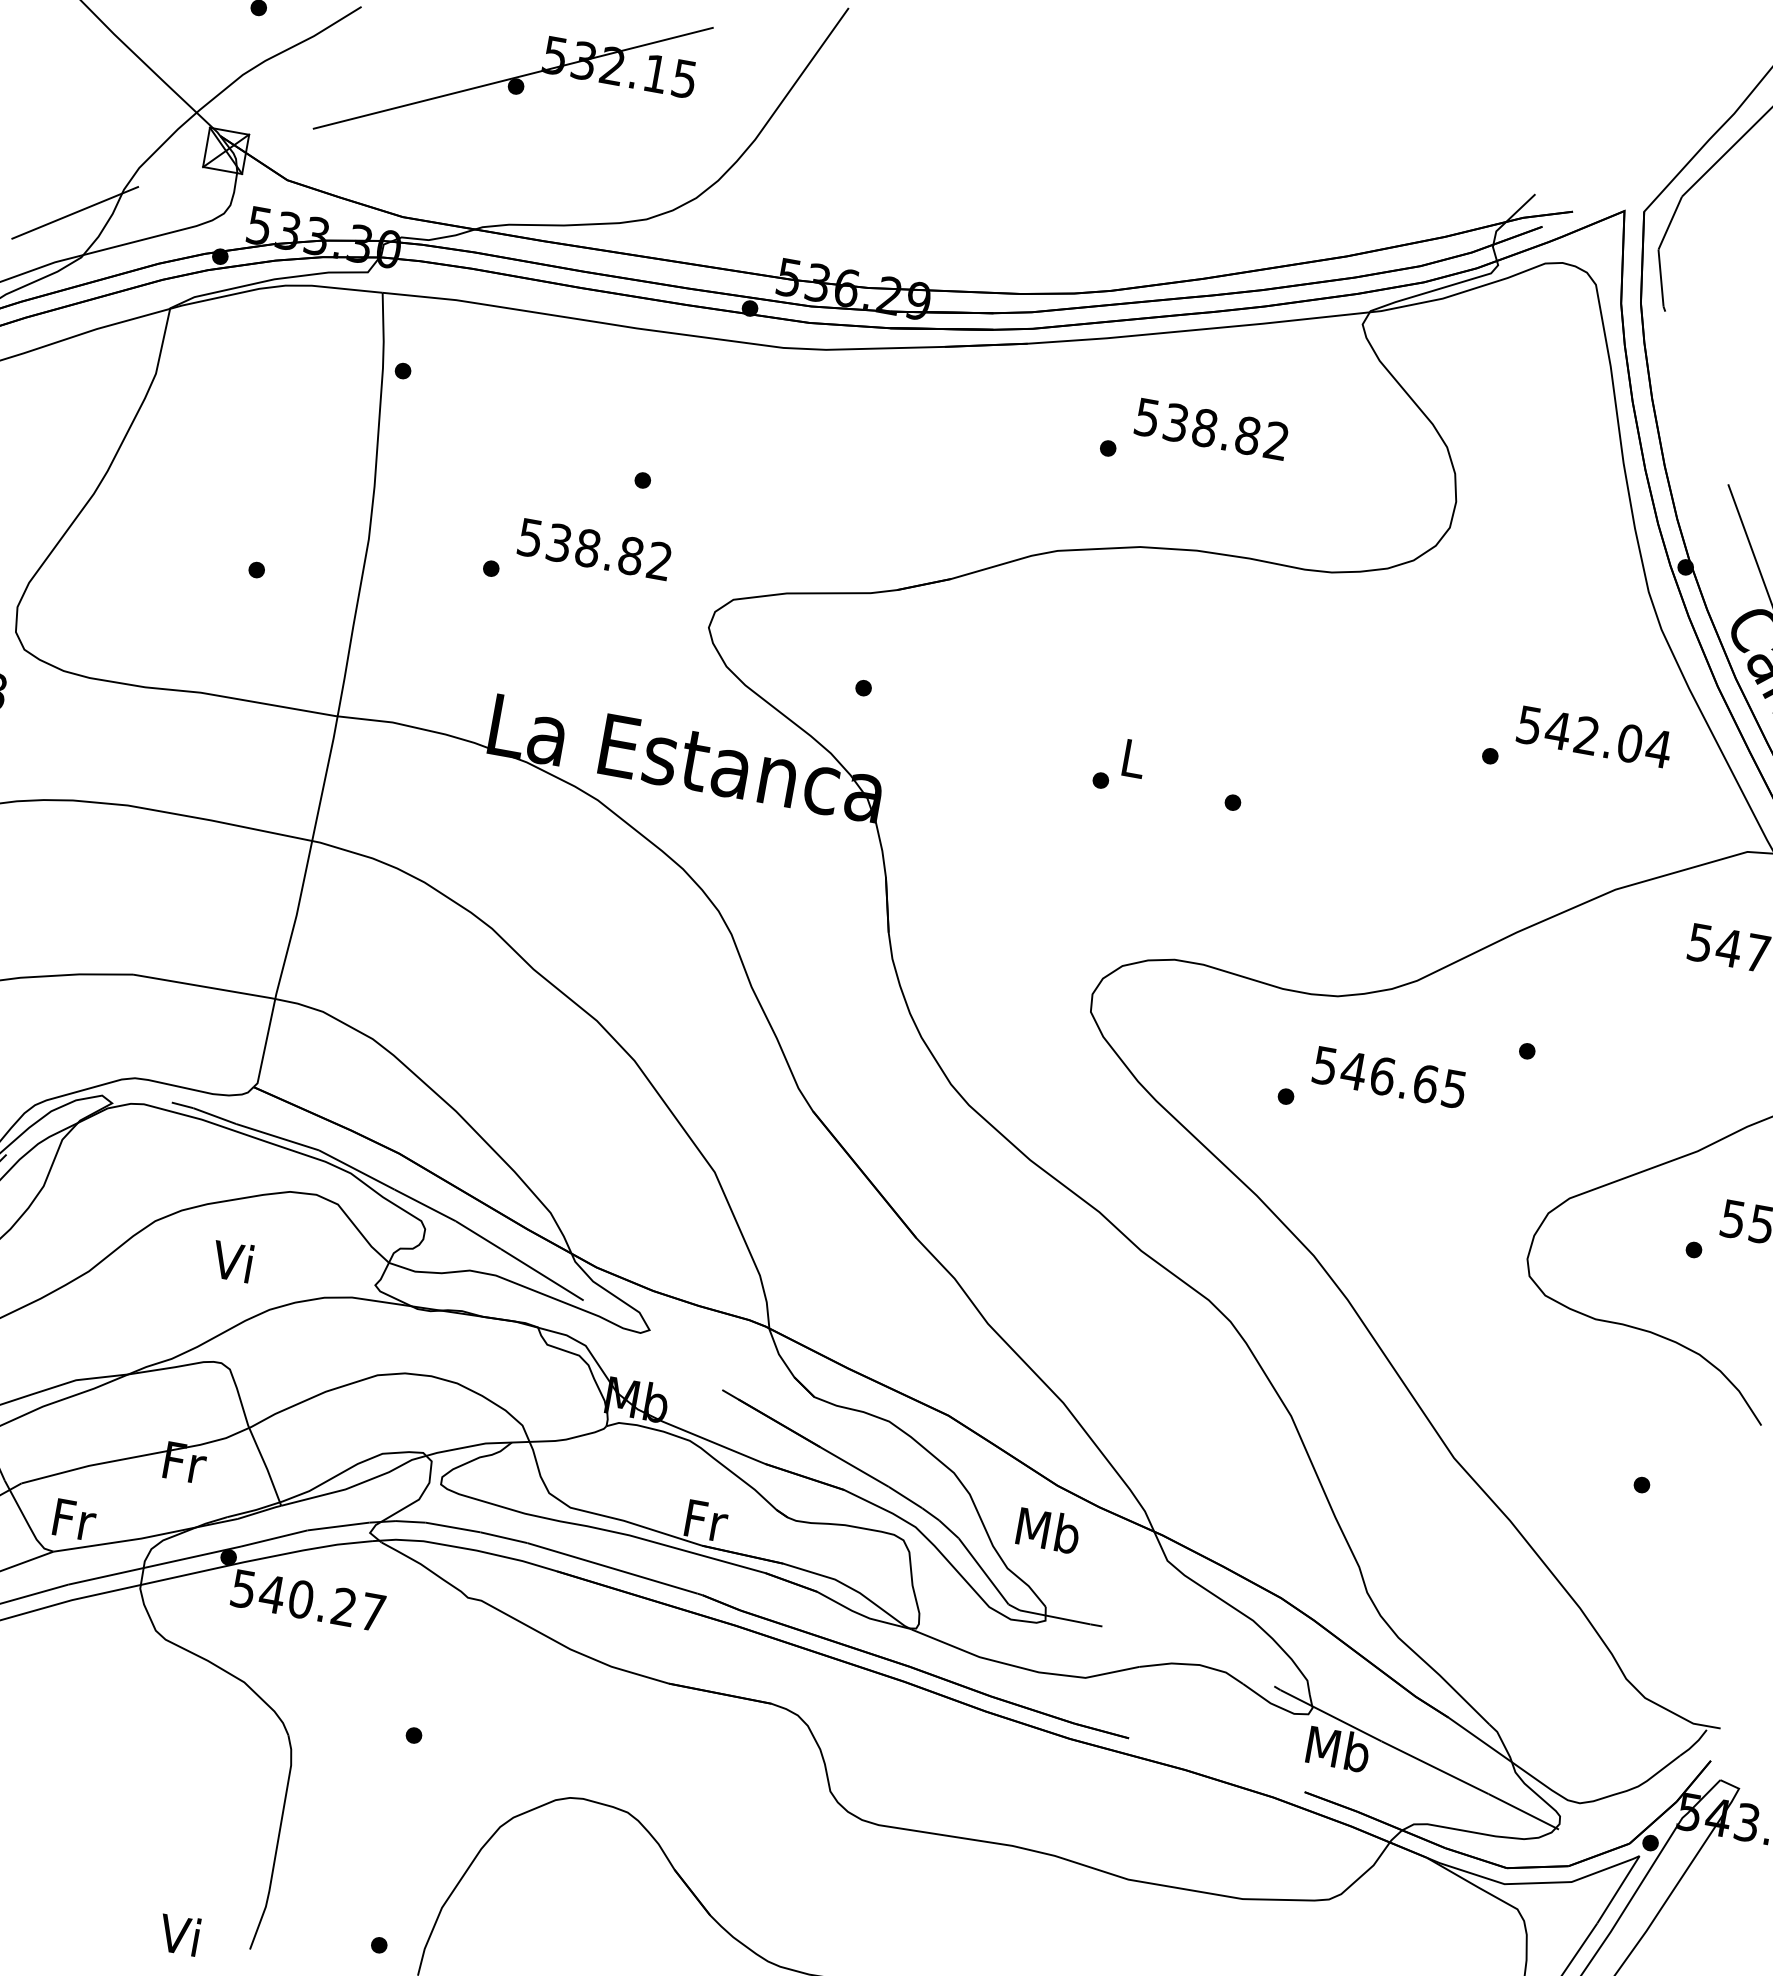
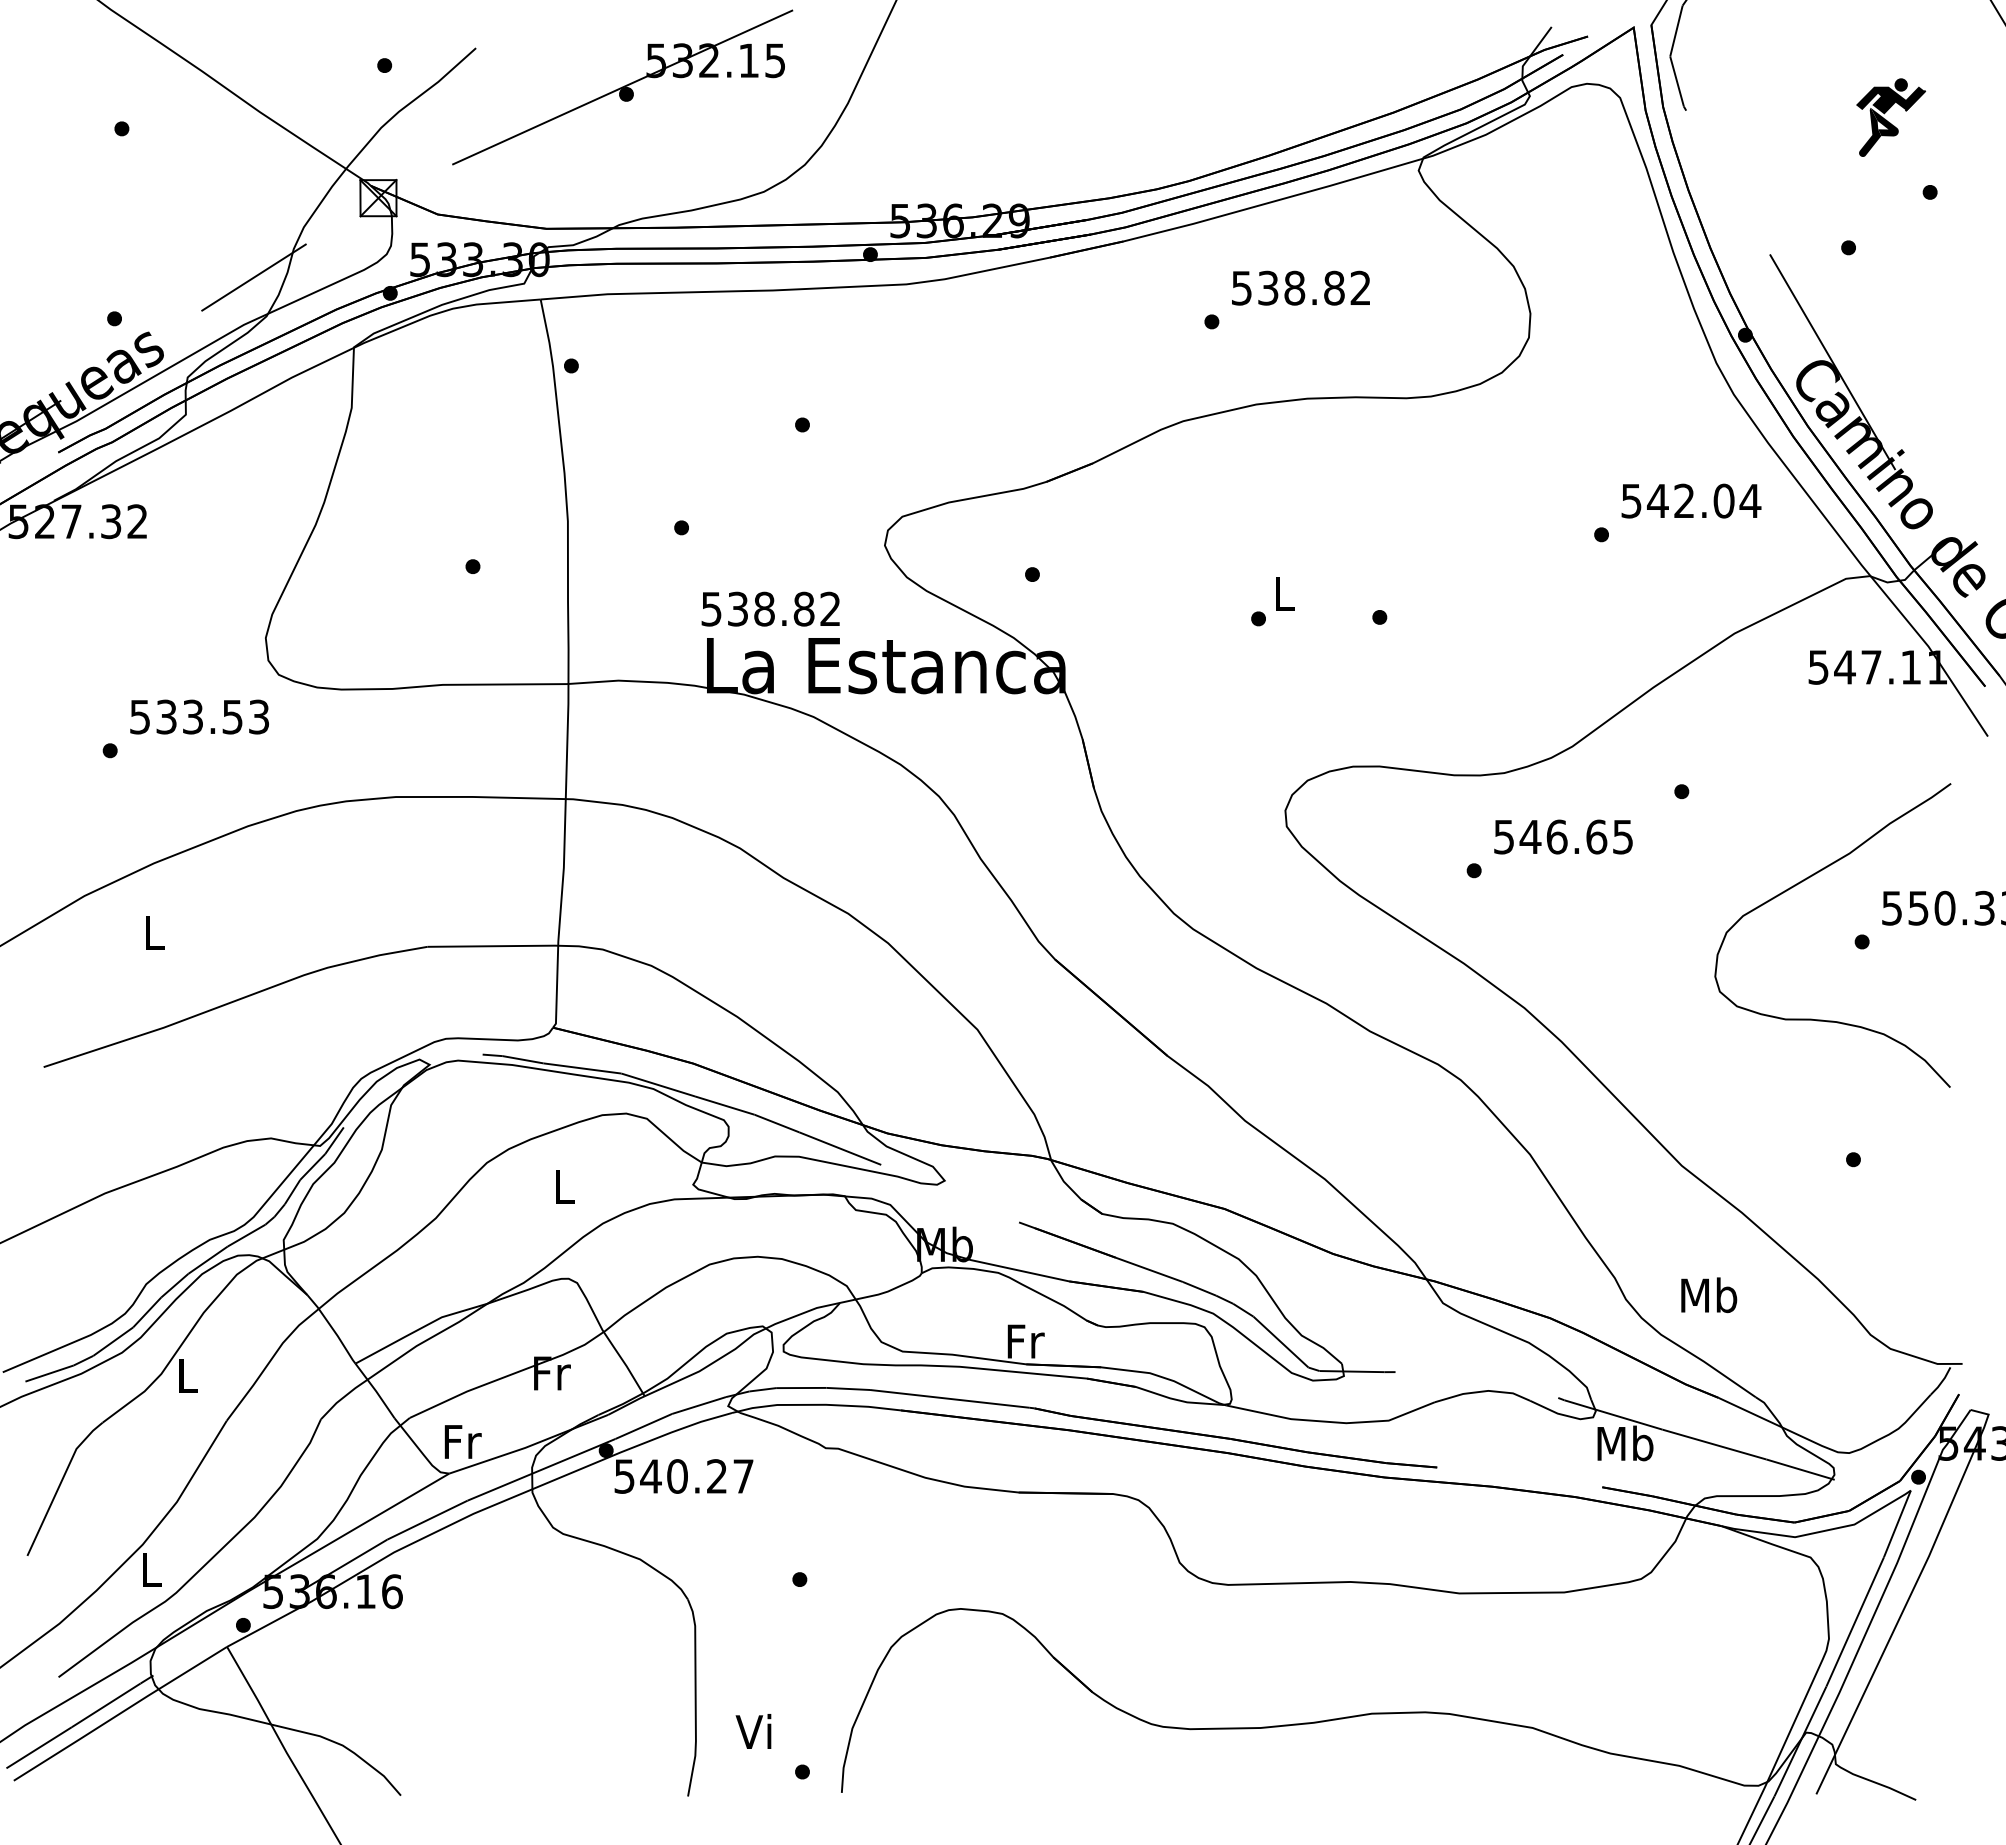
text: (594, 548) -> (770, 608), moved
text: (231, 1260) -> (561, 1185), Vi -> L
text: (1048, 1530) -> (1709, 1295), moved
text: (179, 1934) -> (753, 1731), moved

